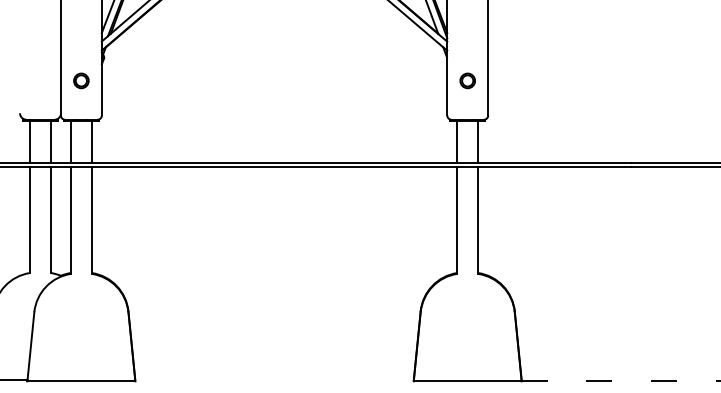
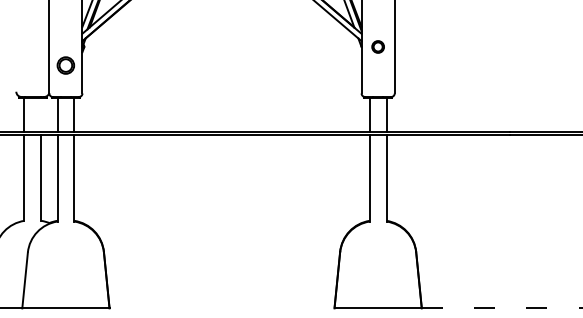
part: (81, 80) -> (66, 65), size x1.4
part: (467, 80) -> (377, 46), moved
line: (50, 141) -> (40, 114), removed

